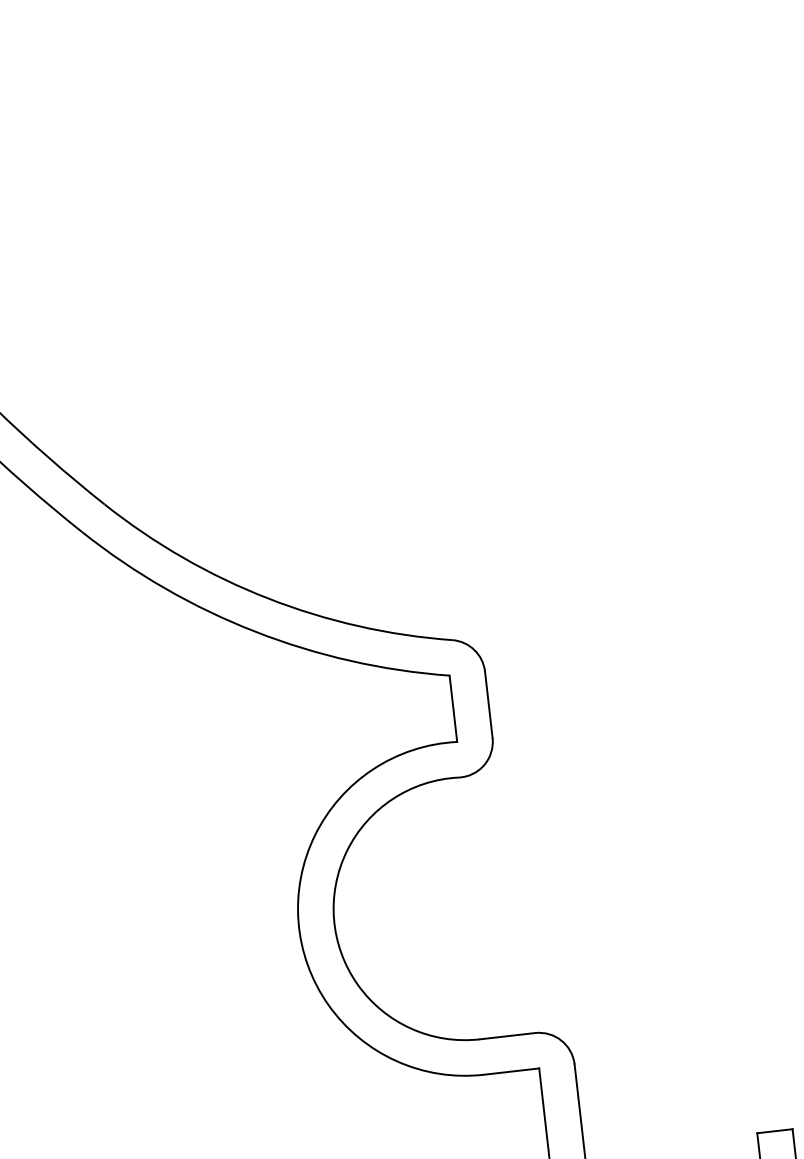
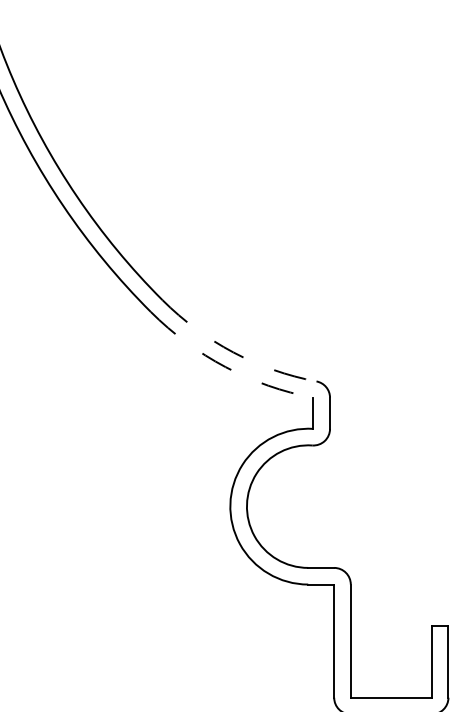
arc: (268, 598) -> (233, 352), solid -> dashed
arc: (254, 632) -> (225, 367), solid -> dashed

